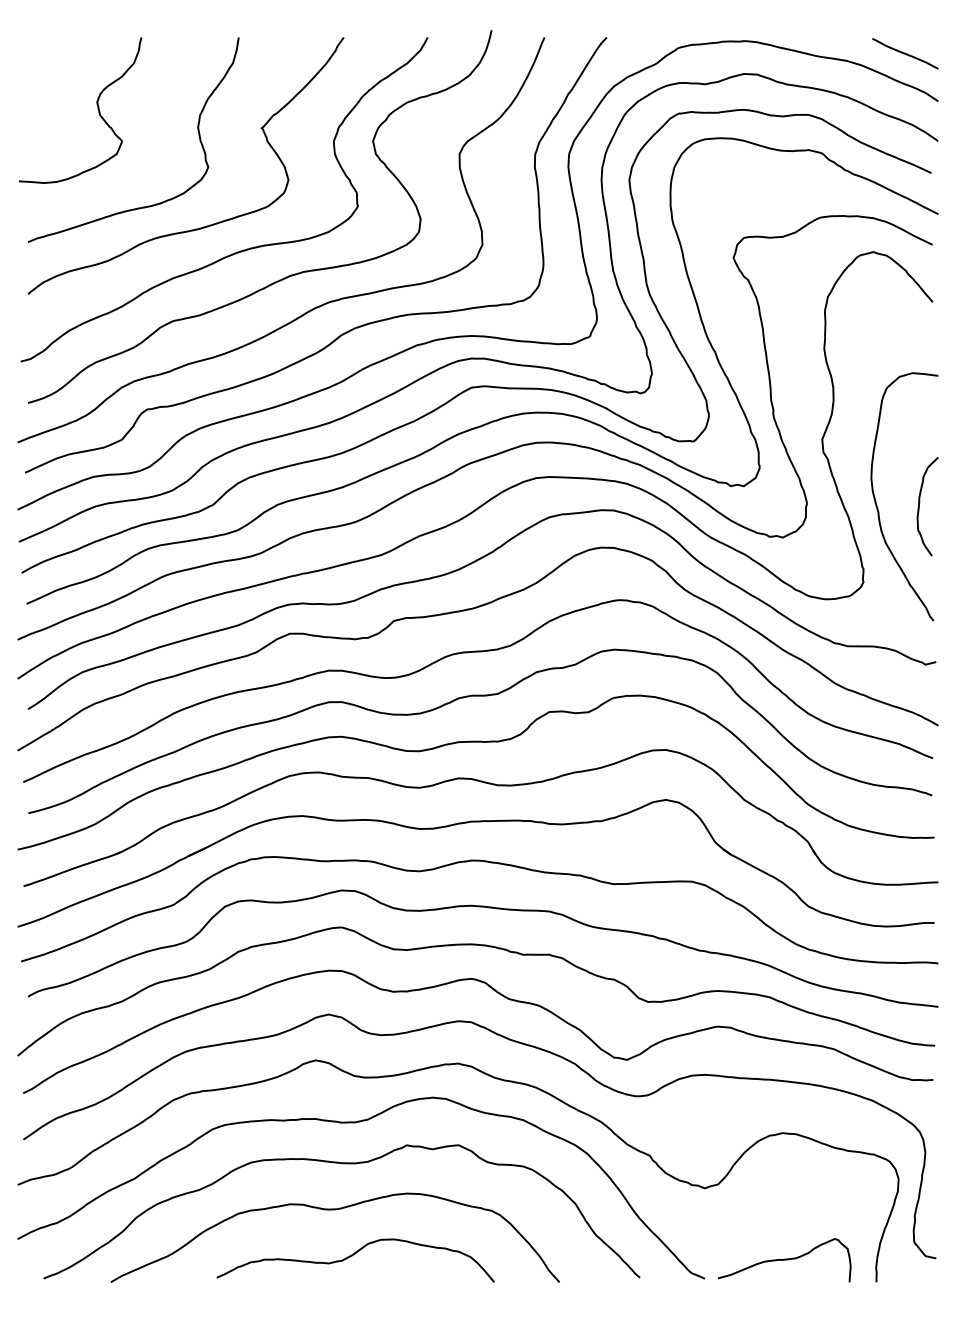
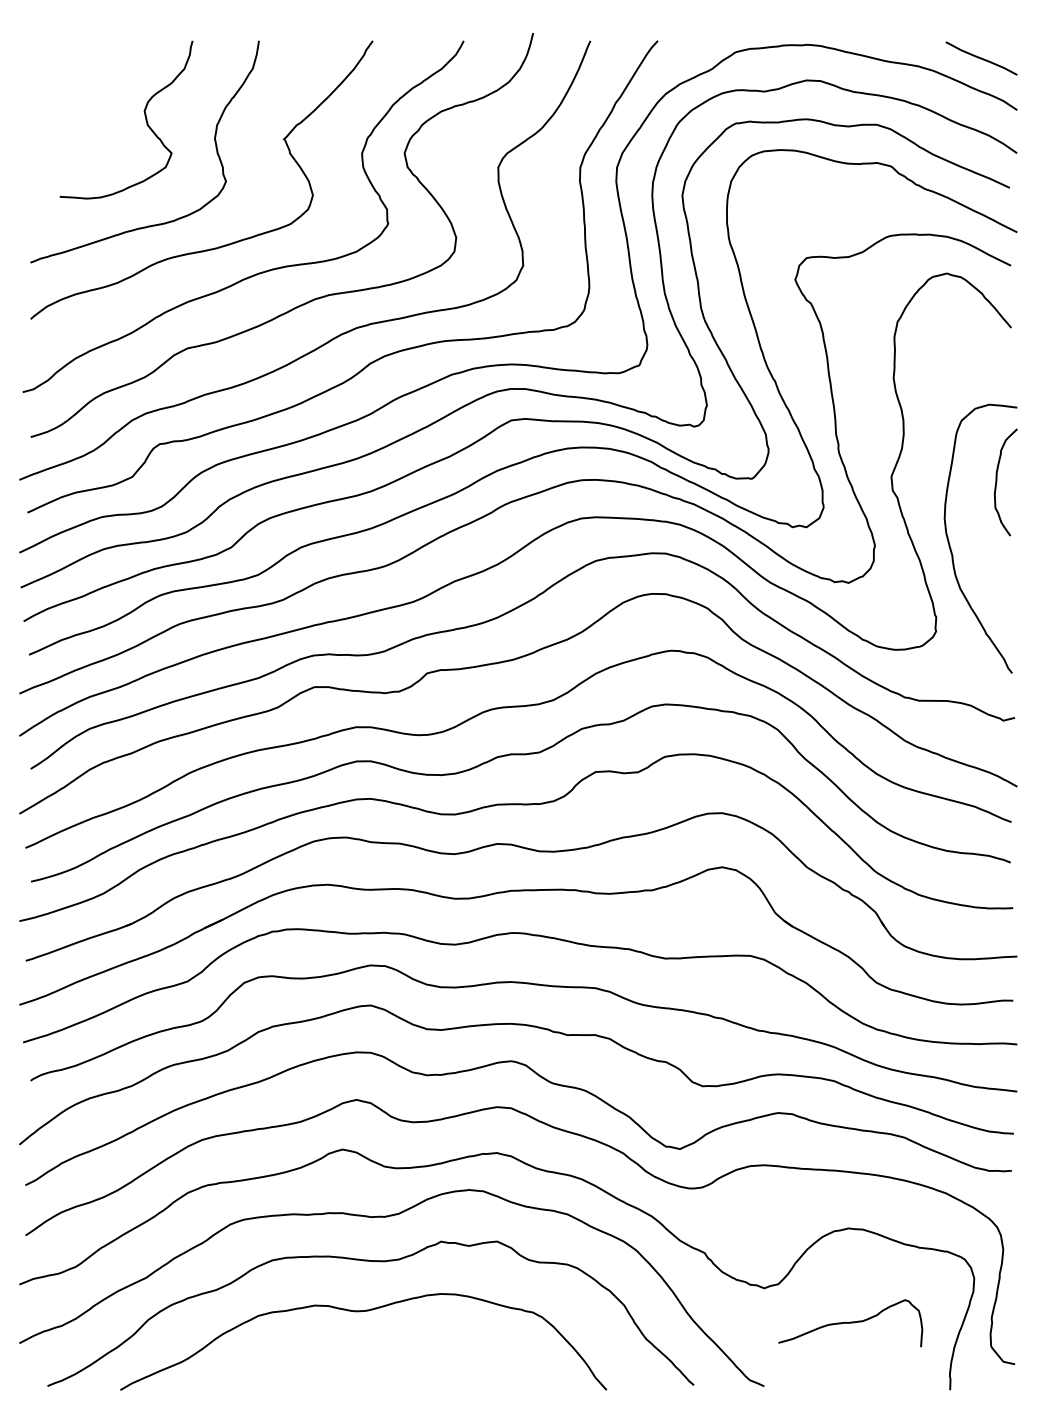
curve: (97, 107) -> (144, 116), moved
curve: (920, 506) -> (997, 482), moved
curve: (351, 1256) -> (381, 1362), removed
curve: (784, 1260) -> (850, 1323), moved

